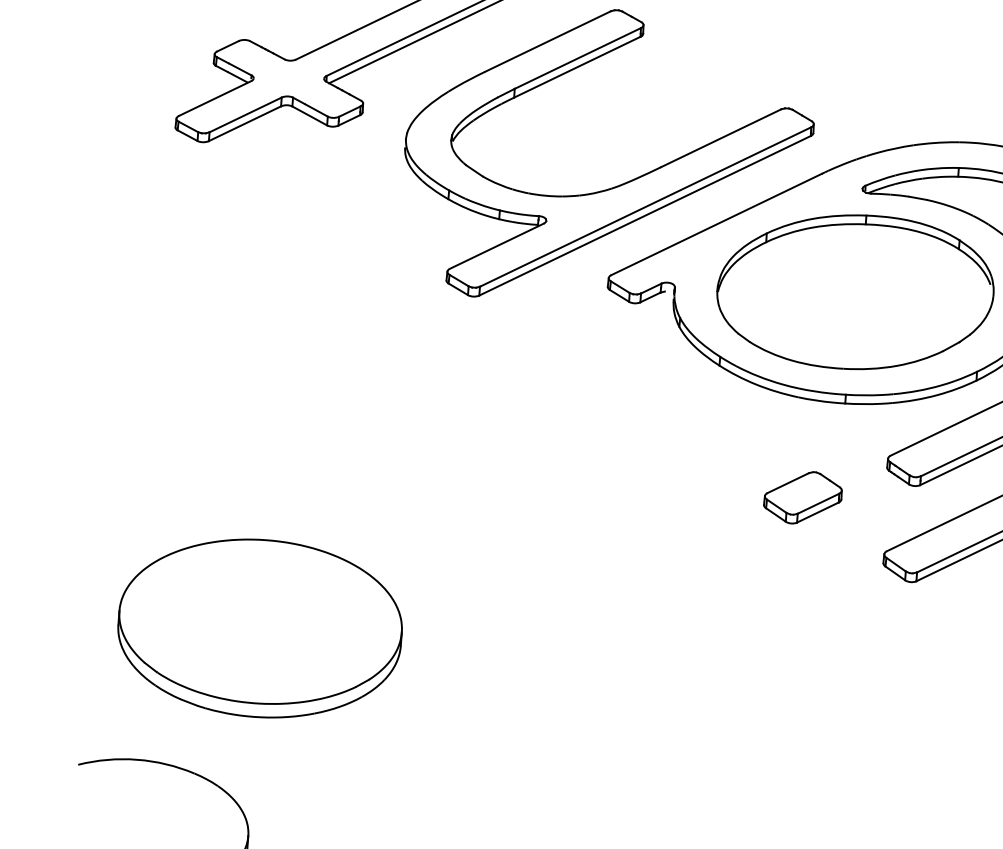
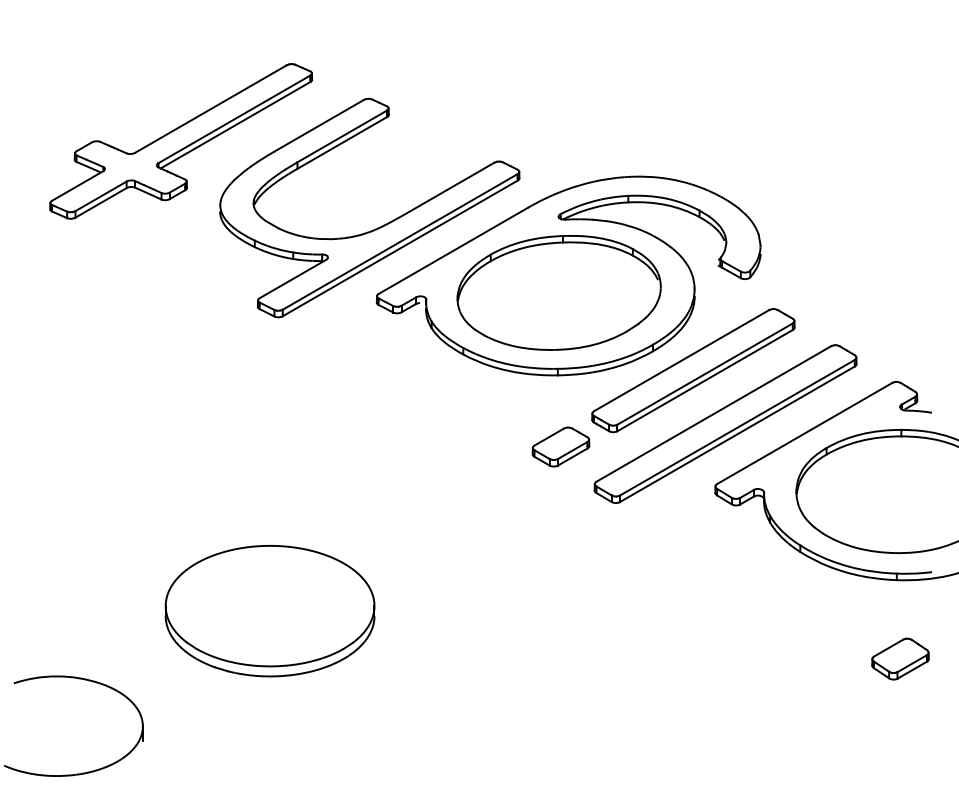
part: (802, 497) -> (560, 446), moved
part: (259, 628) -> (269, 611), moved

